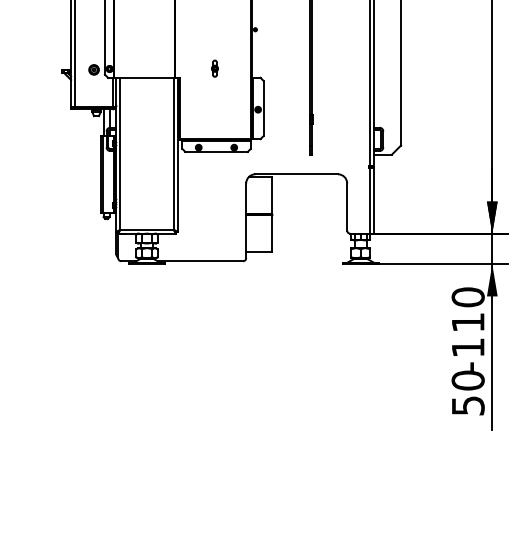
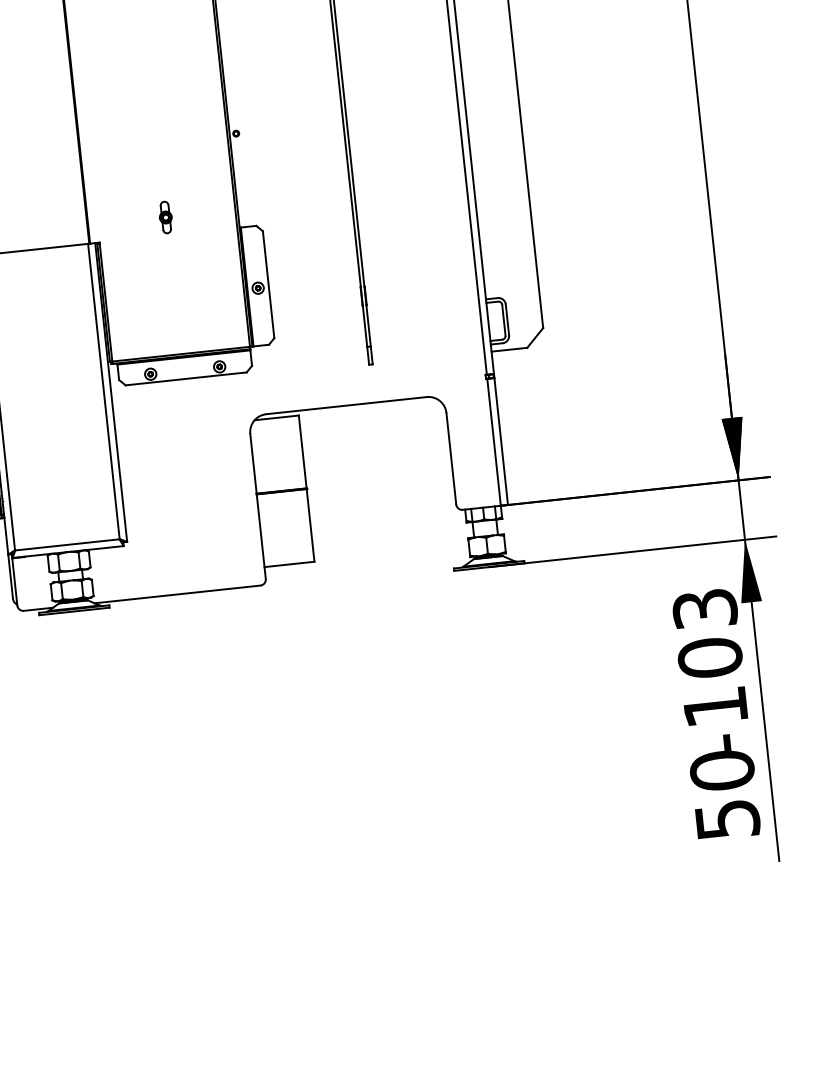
text: (467, 309) -> (706, 632), -110 -> -103

